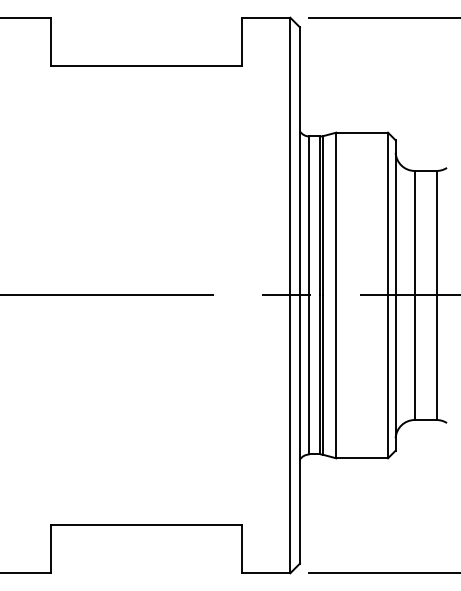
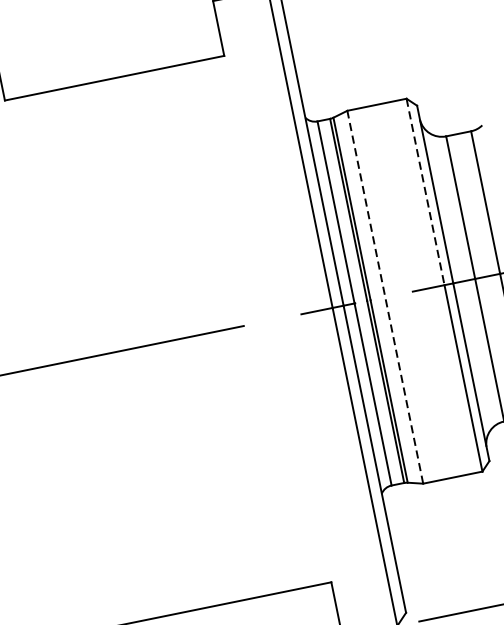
line: (388, 214) -> (426, 192), solid -> dashed
line: (336, 295) -> (385, 297), solid -> dashed

